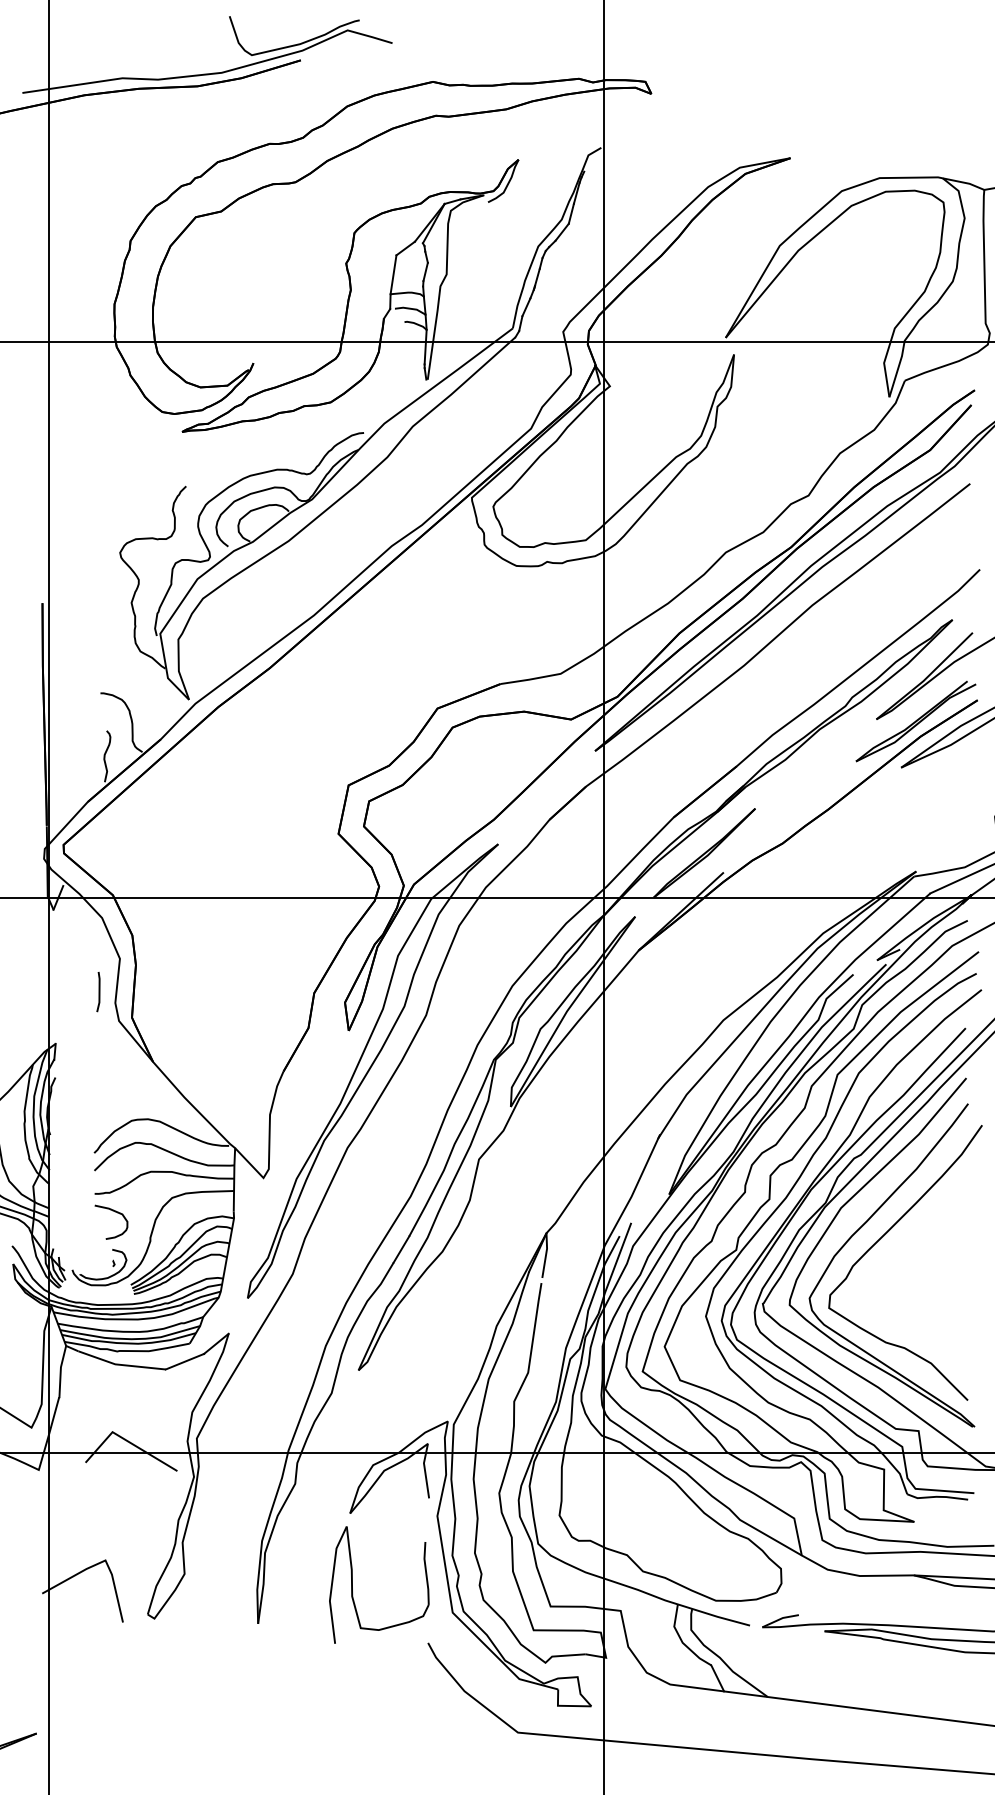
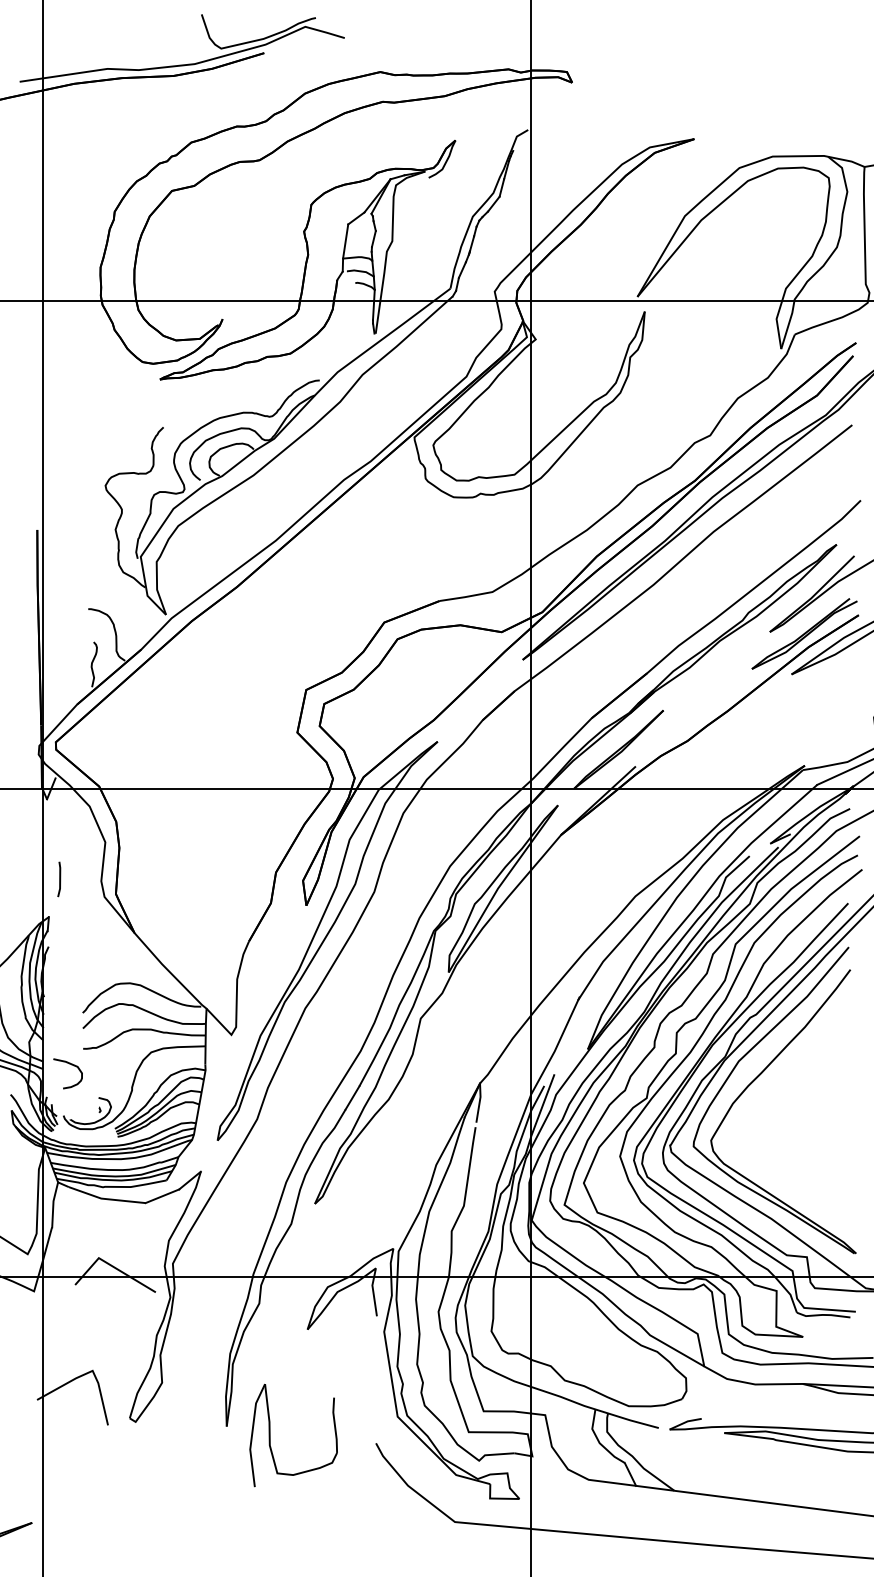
line: (98, 992) -> (59, 879), moved
curve: (115, 1212) -> (71, 1065), moved
curve: (885, 1235) -> (777, 1085), removed
part: (352, 1584) -> (270, 1435), moved

